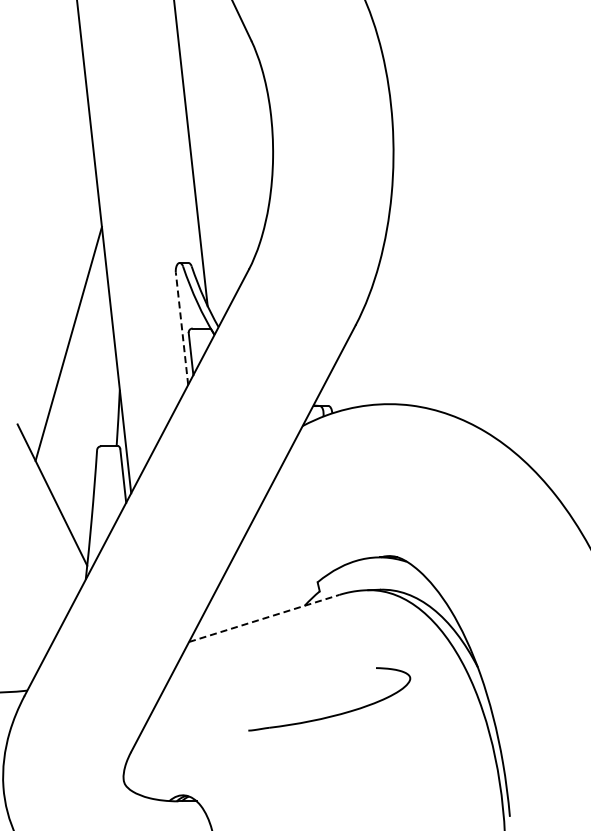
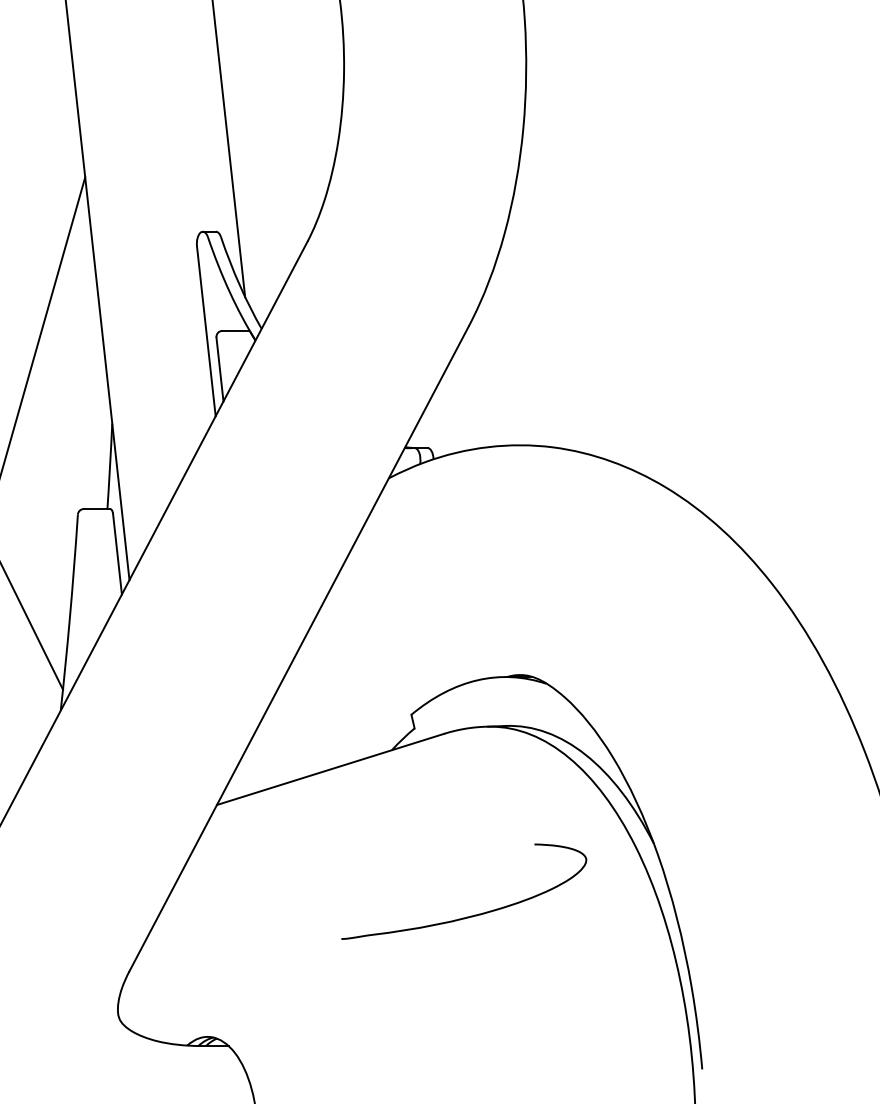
line: (181, 328) -> (205, 330), dashed -> solid
line: (264, 618) -> (331, 769), dashed -> solid
part: (334, 714) -> (471, 914), moved

